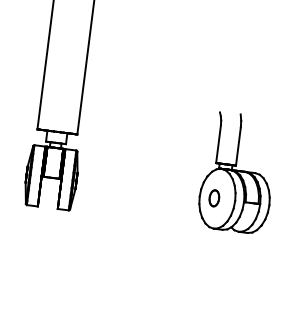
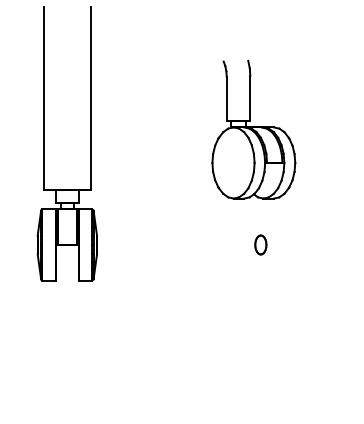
part: (237, 172) -> (253, 129), moved

